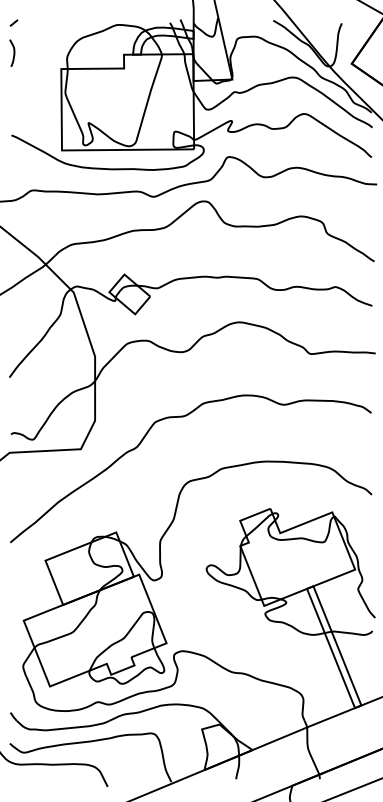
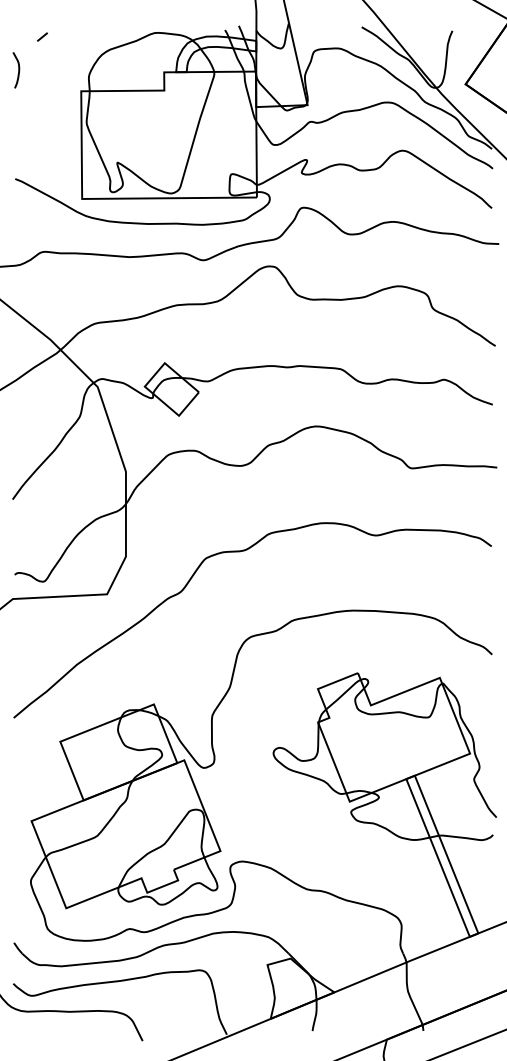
line: (13, 22) -> (41, 36), moved

